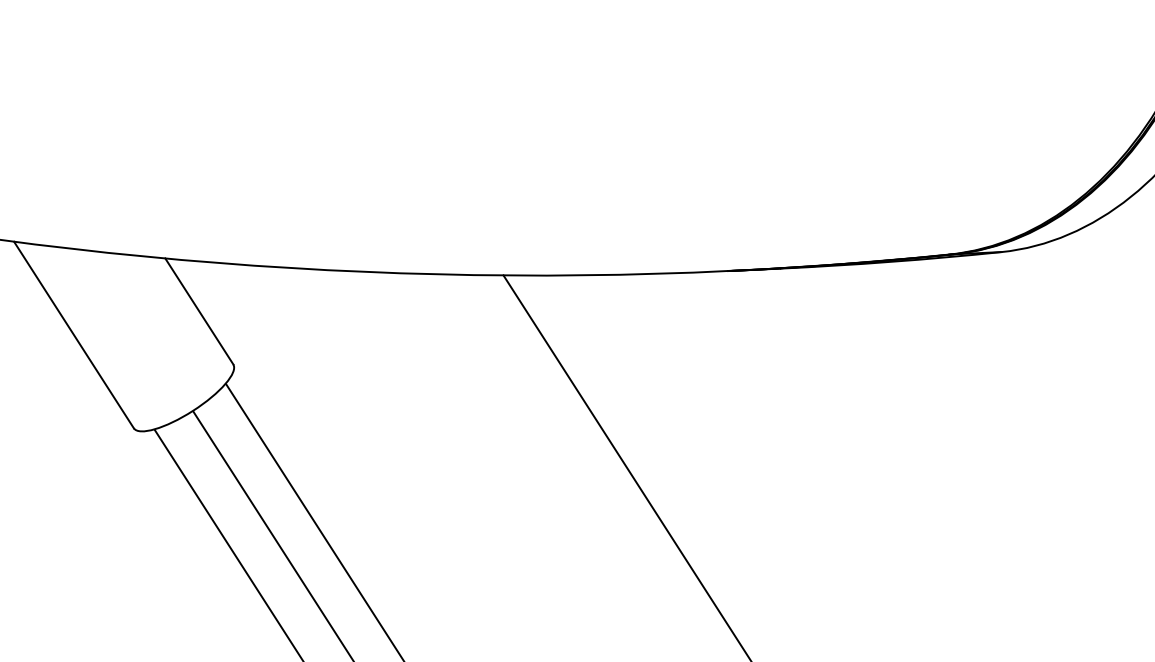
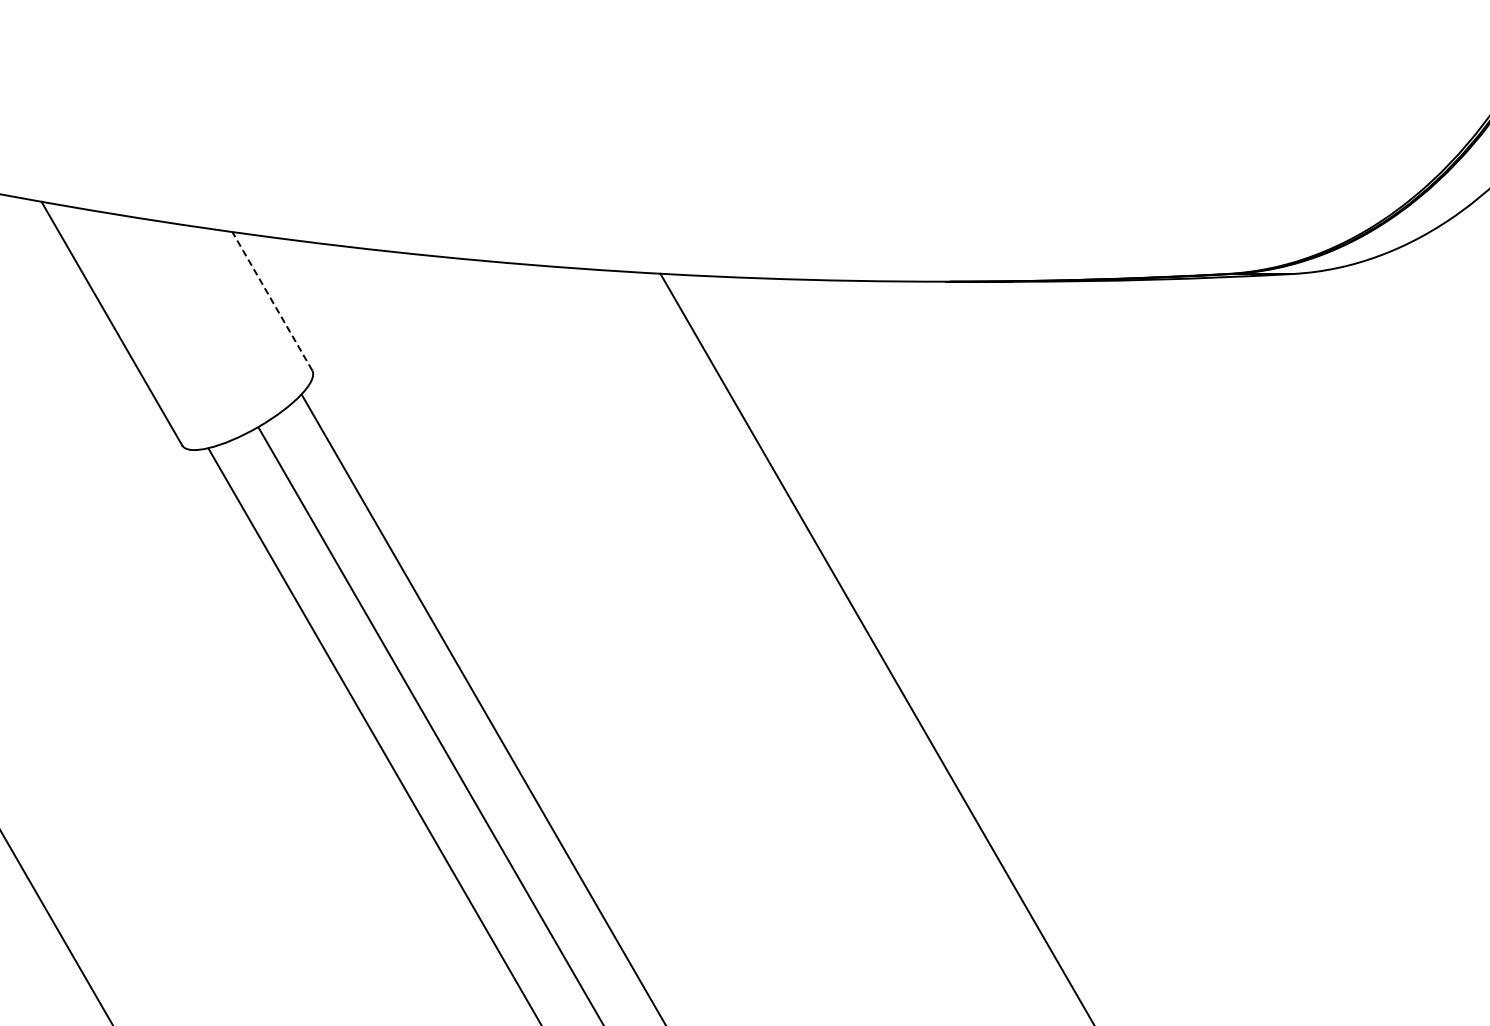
line: (199, 311) -> (272, 301), solid -> dashed

